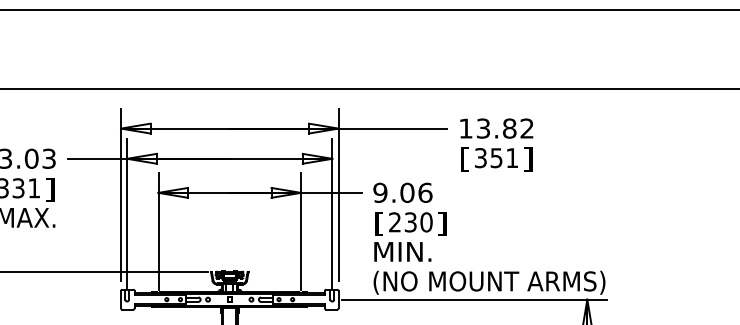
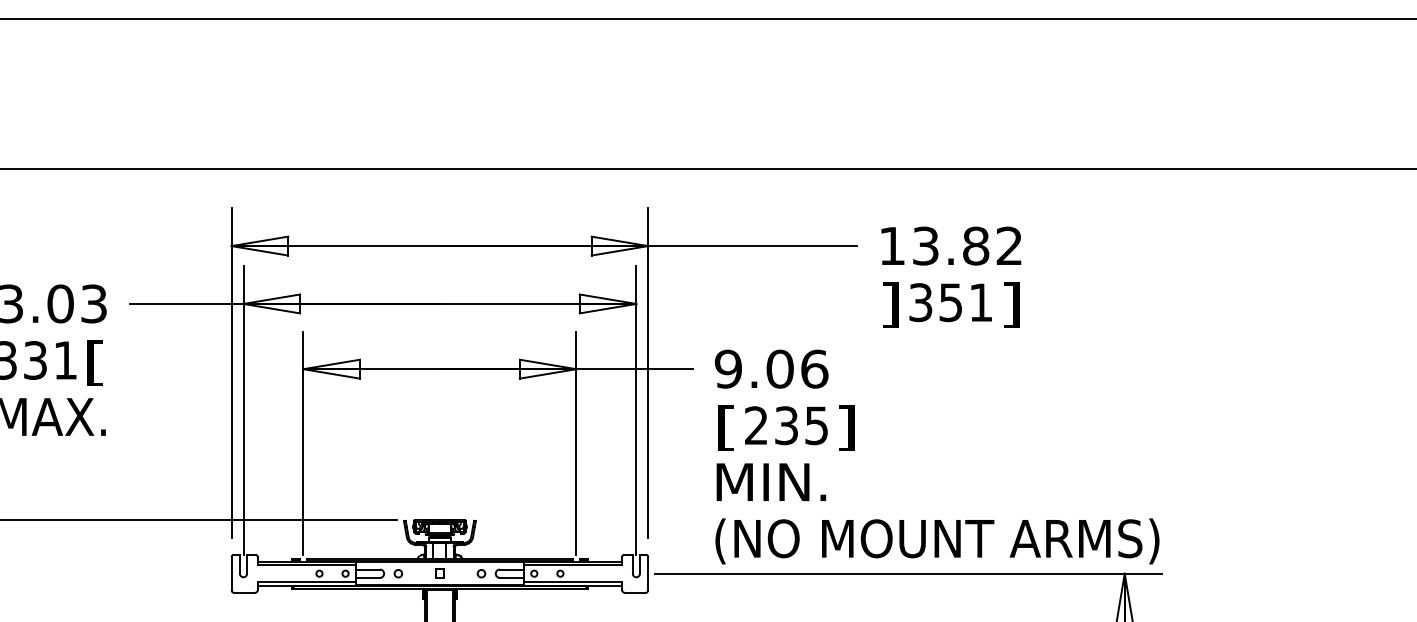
text: (465, 159) -> (891, 305), [ -> ]
text: (50, 189) -> (96, 362), ] -> [
text: (426, 222) -> (816, 425), 230 -> 235

